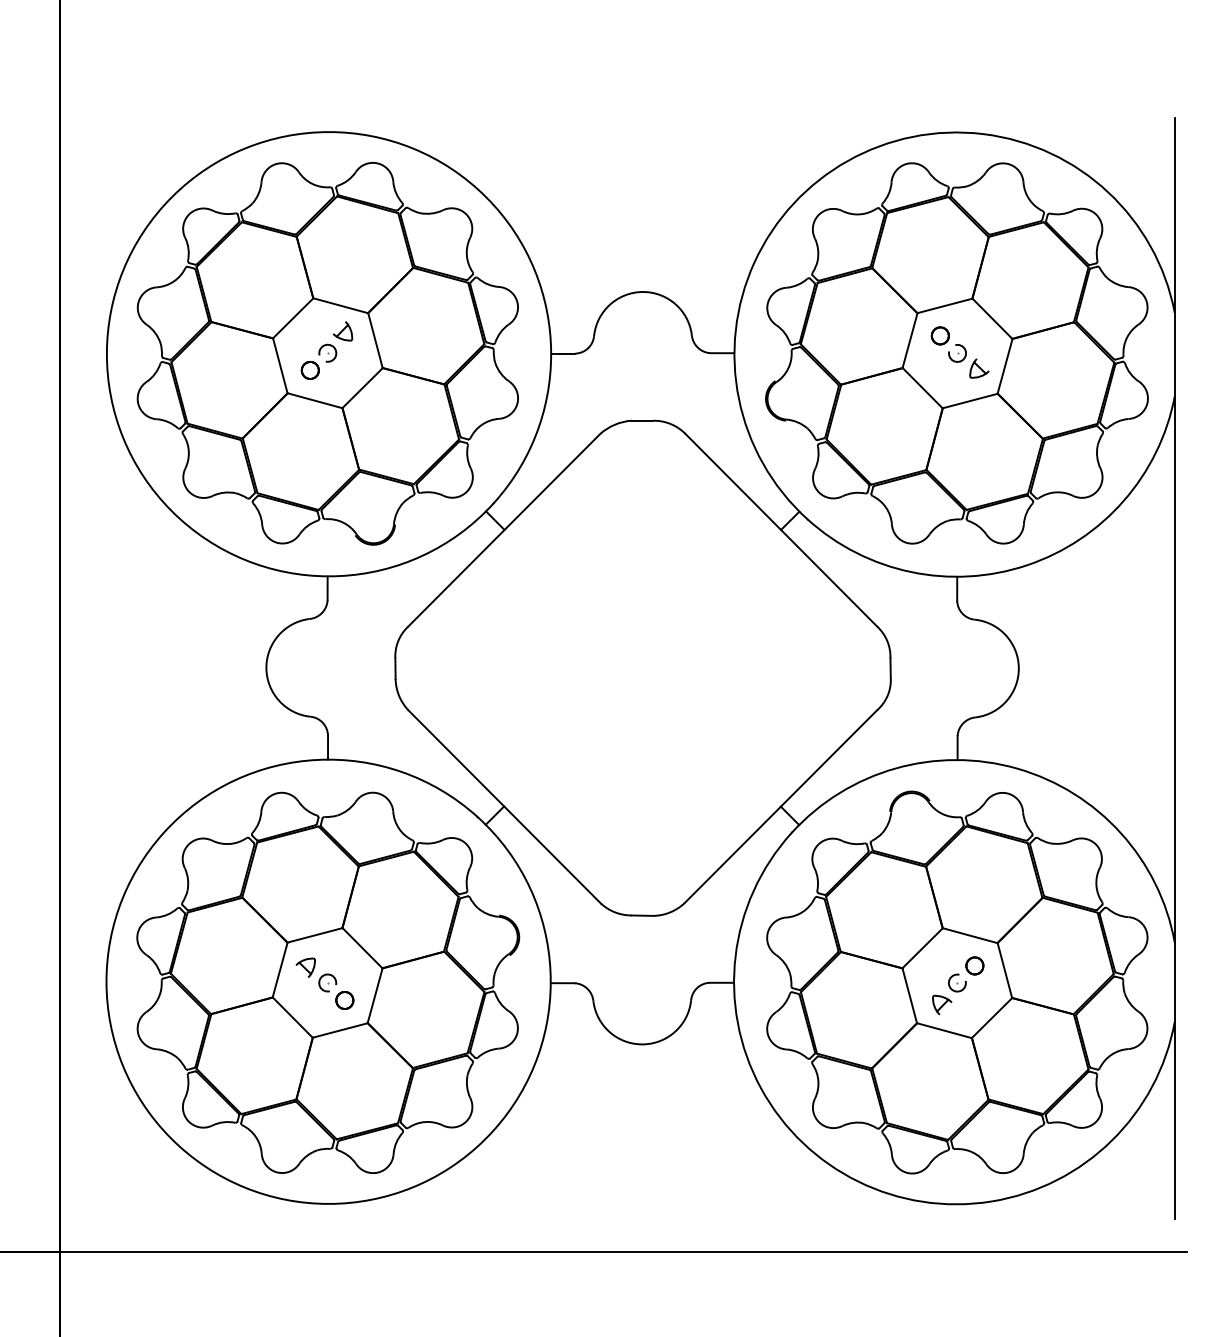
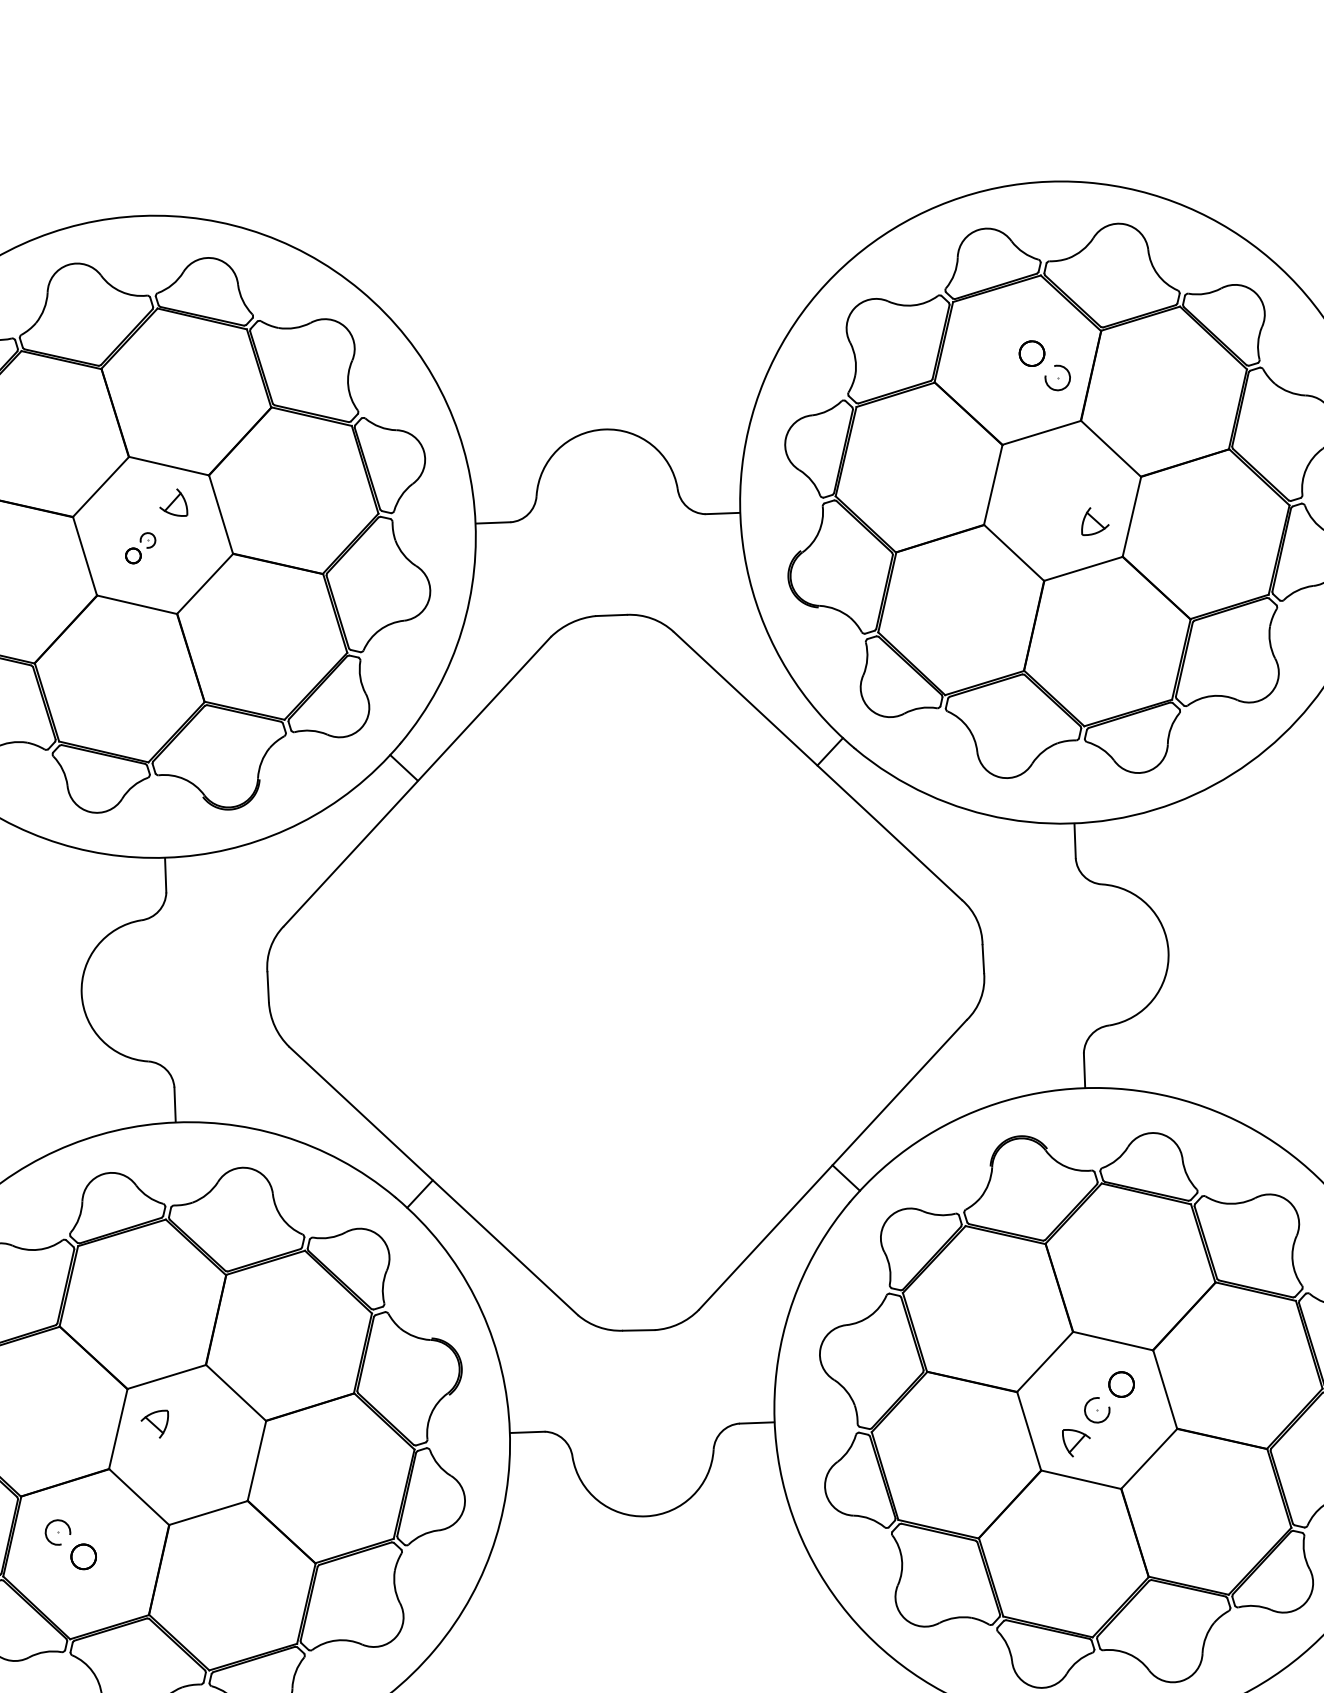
part: (948, 344) -> (1044, 365), moved
part: (318, 361) -> (139, 547), size x0.6
part: (336, 991) -> (71, 1544), moved

